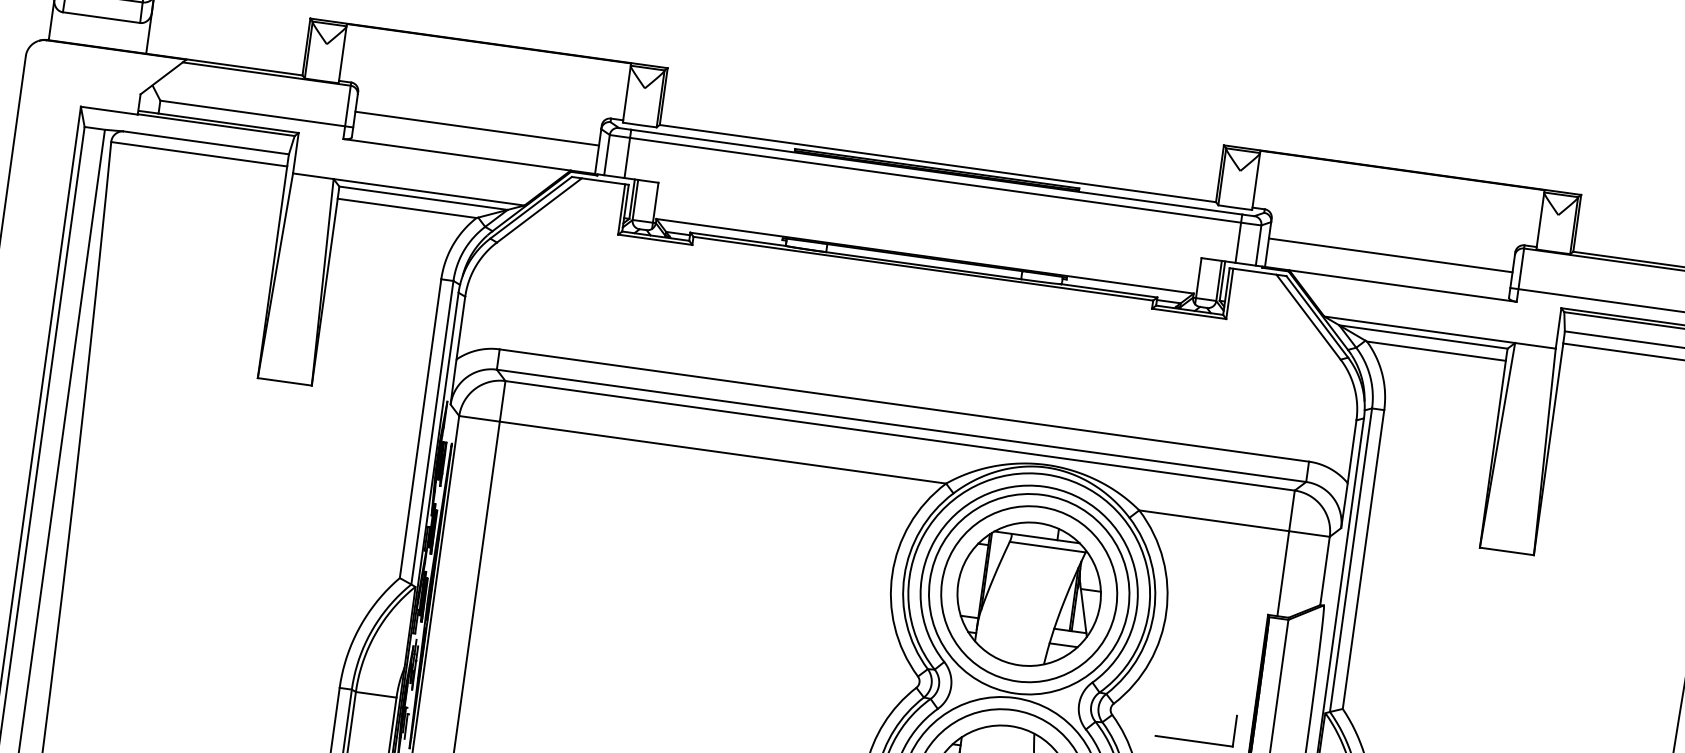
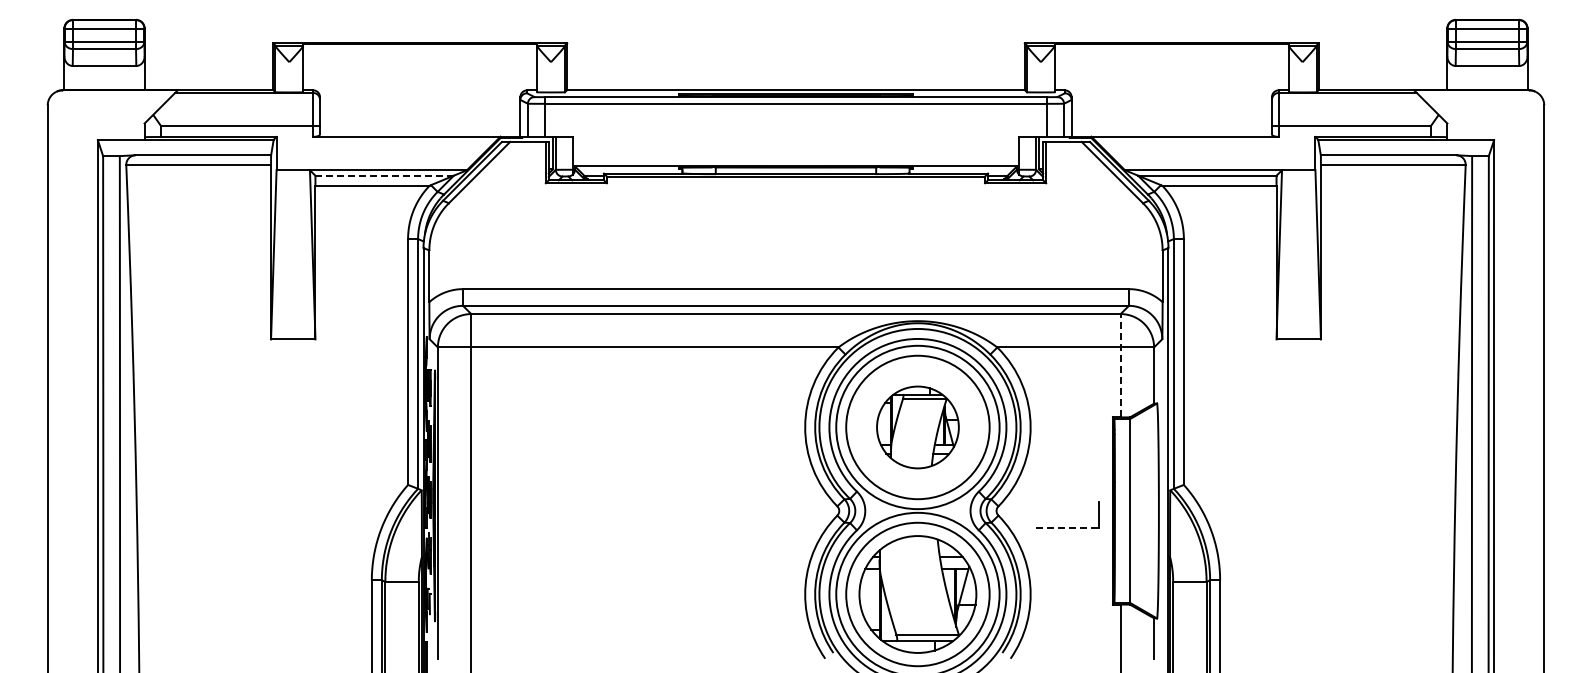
line: (477, 128) -> (420, 113), removed
line: (424, 198) -> (385, 175), solid -> dashed
line: (1390, 255) -> (1171, 113), removed
line: (1285, 553) -> (1120, 365), solid -> dashed
part: (1028, 594) -> (917, 427), size x0.7
line: (1194, 741) -> (1067, 527), solid -> dashed

